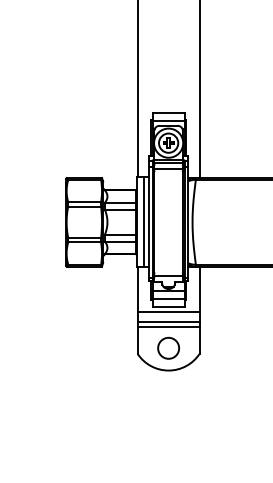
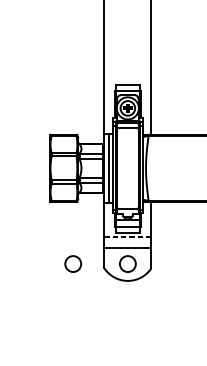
line: (168, 312) -> (127, 236), solid -> dashed
line: (168, 322) -> (127, 244), removed
circle: (96, 347) -> (73, 263), added

